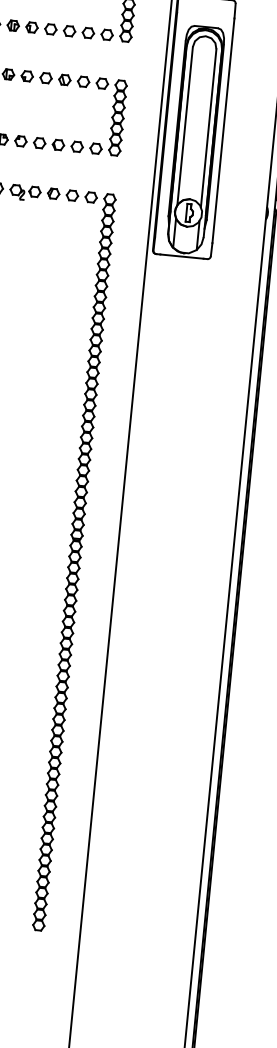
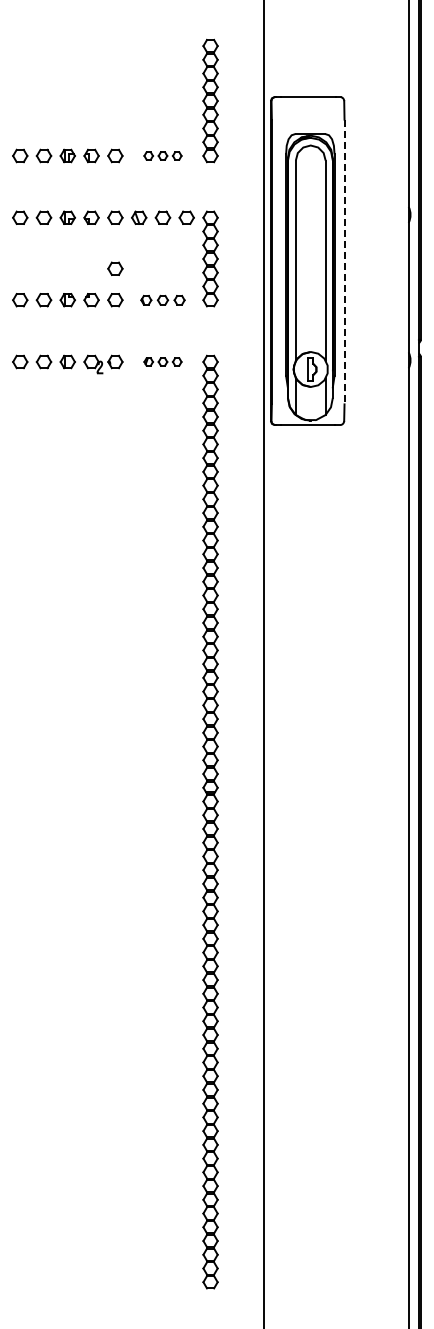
part: (88, 32) -> (162, 155), size x0.6
part: (42, 118) -> (115, 268), added
line: (223, 131) -> (344, 262), solid -> dashed
part: (76, 147) -> (162, 300), size x0.7
part: (72, 195) -> (162, 361), size x0.6

